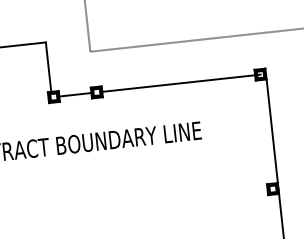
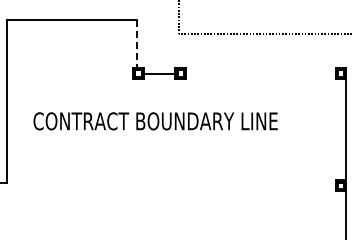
line: (48, 67) -> (136, 44), solid -> dashed
line: (181, 83) -> (263, 73), removed

